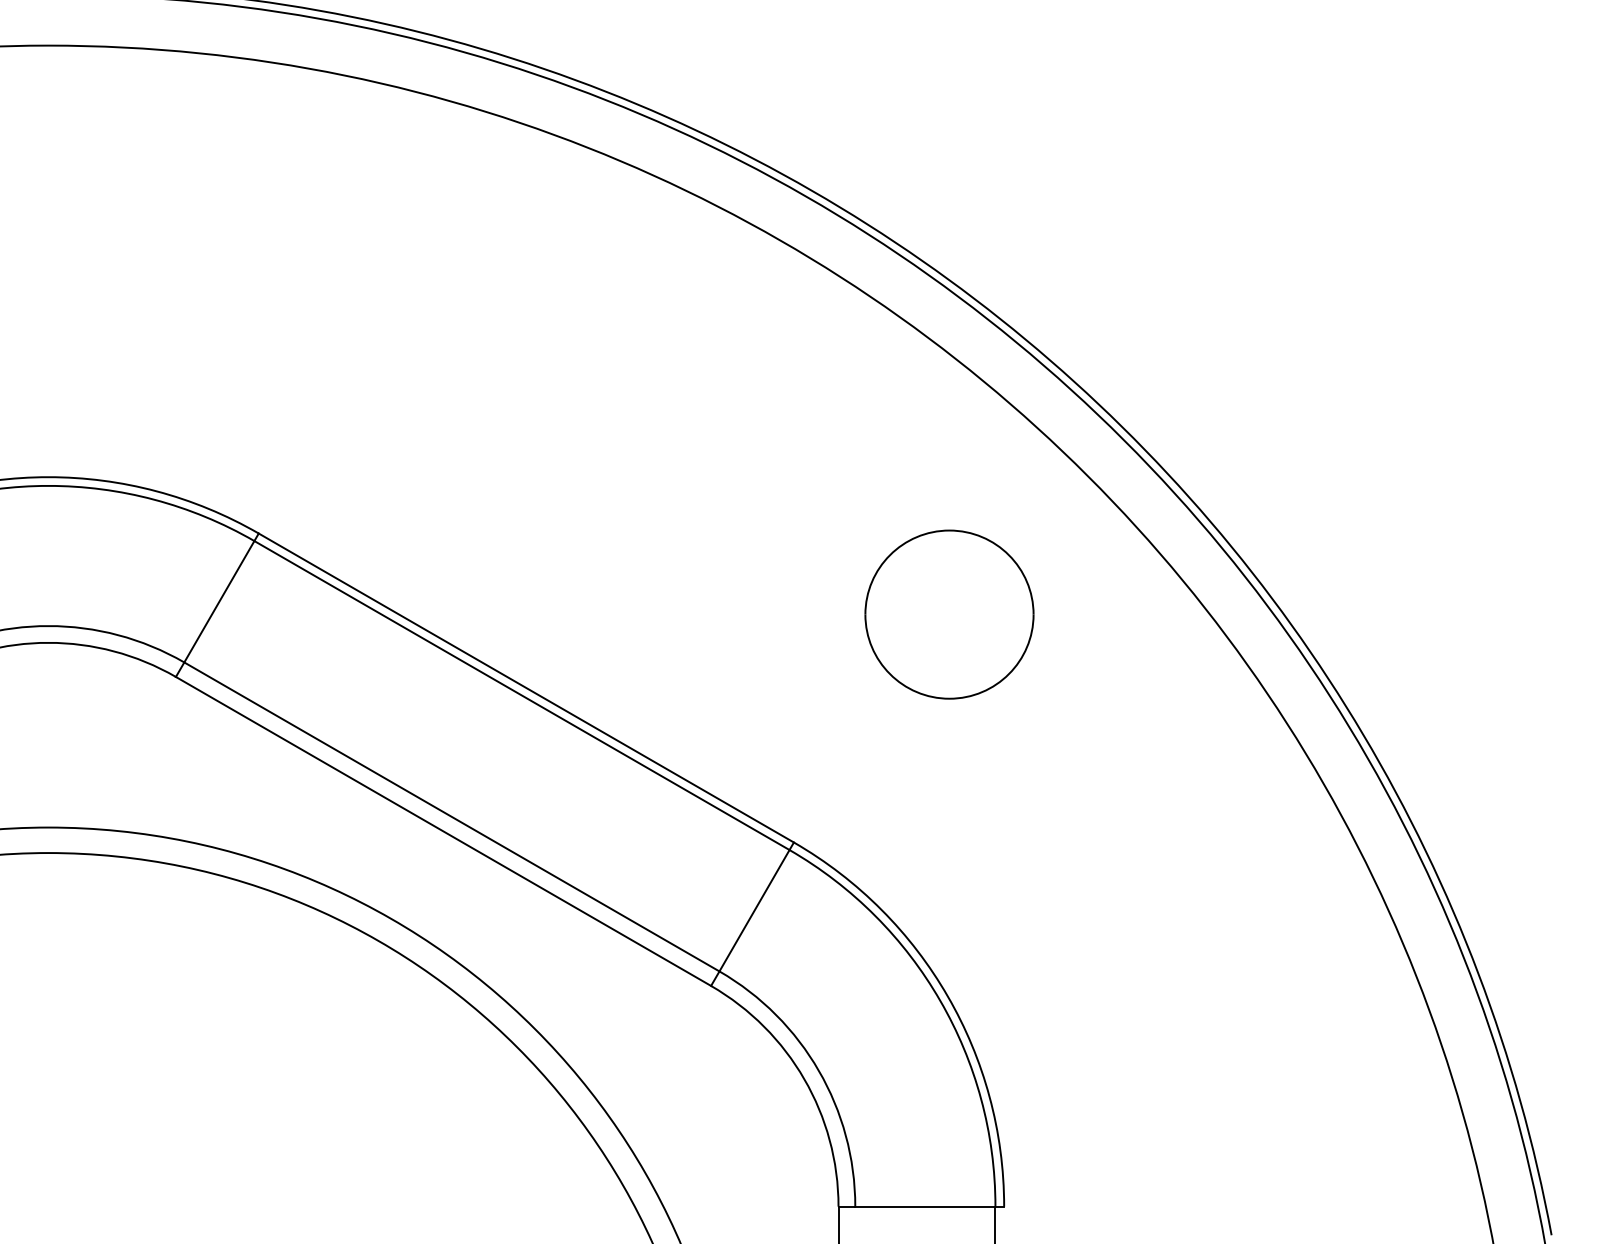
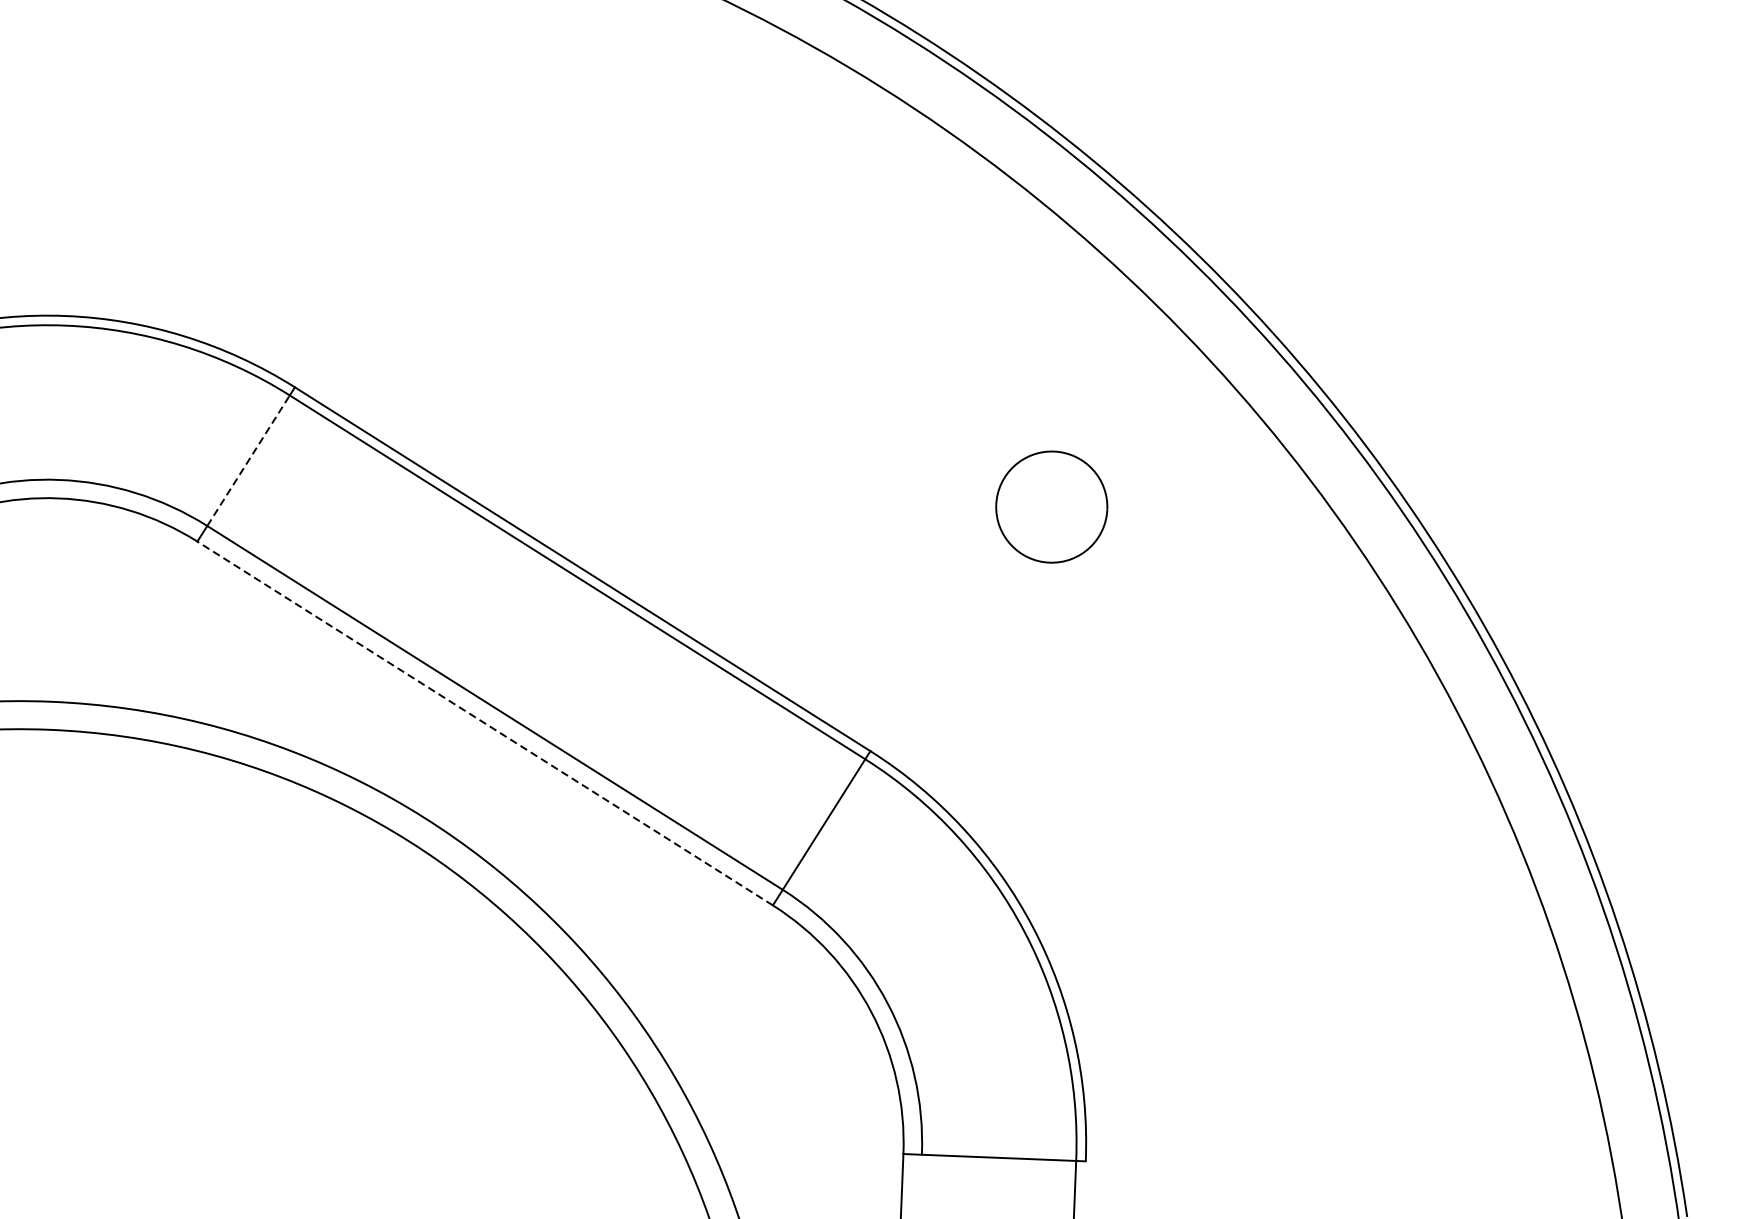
line: (219, 601) -> (248, 460), solid -> dashed
part: (949, 614) -> (1051, 507), size x0.6
line: (443, 831) -> (485, 723), solid -> dashed

